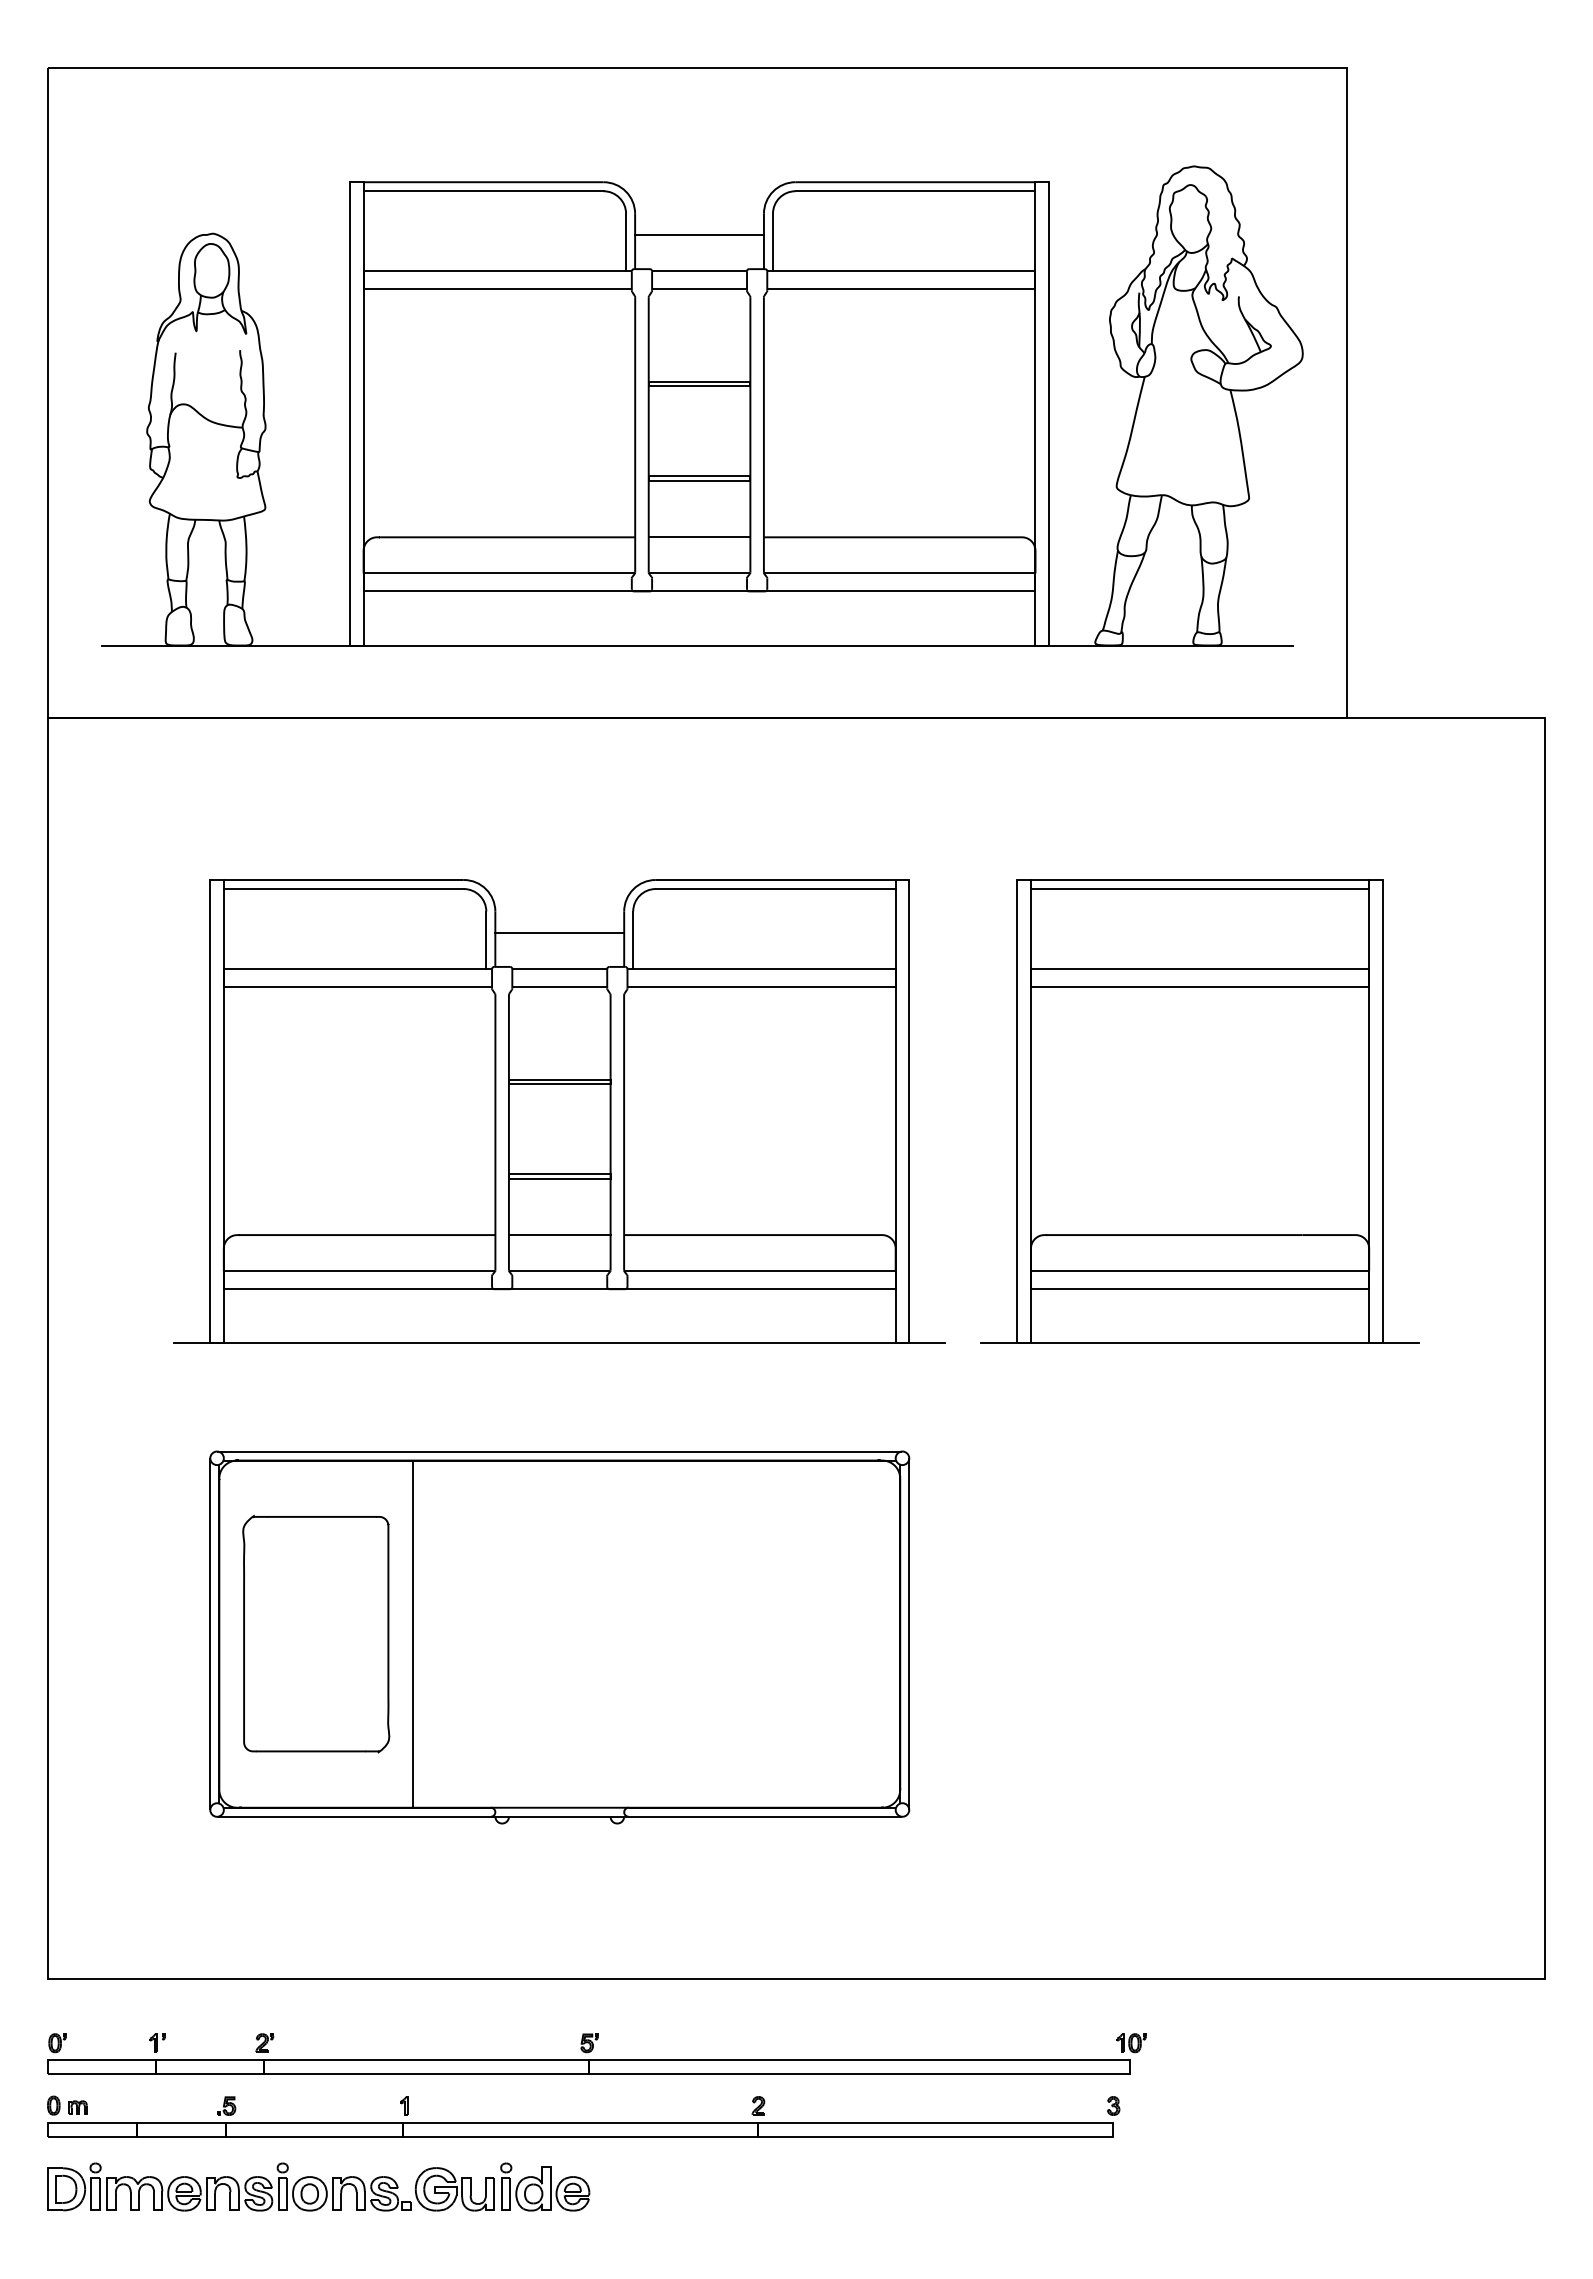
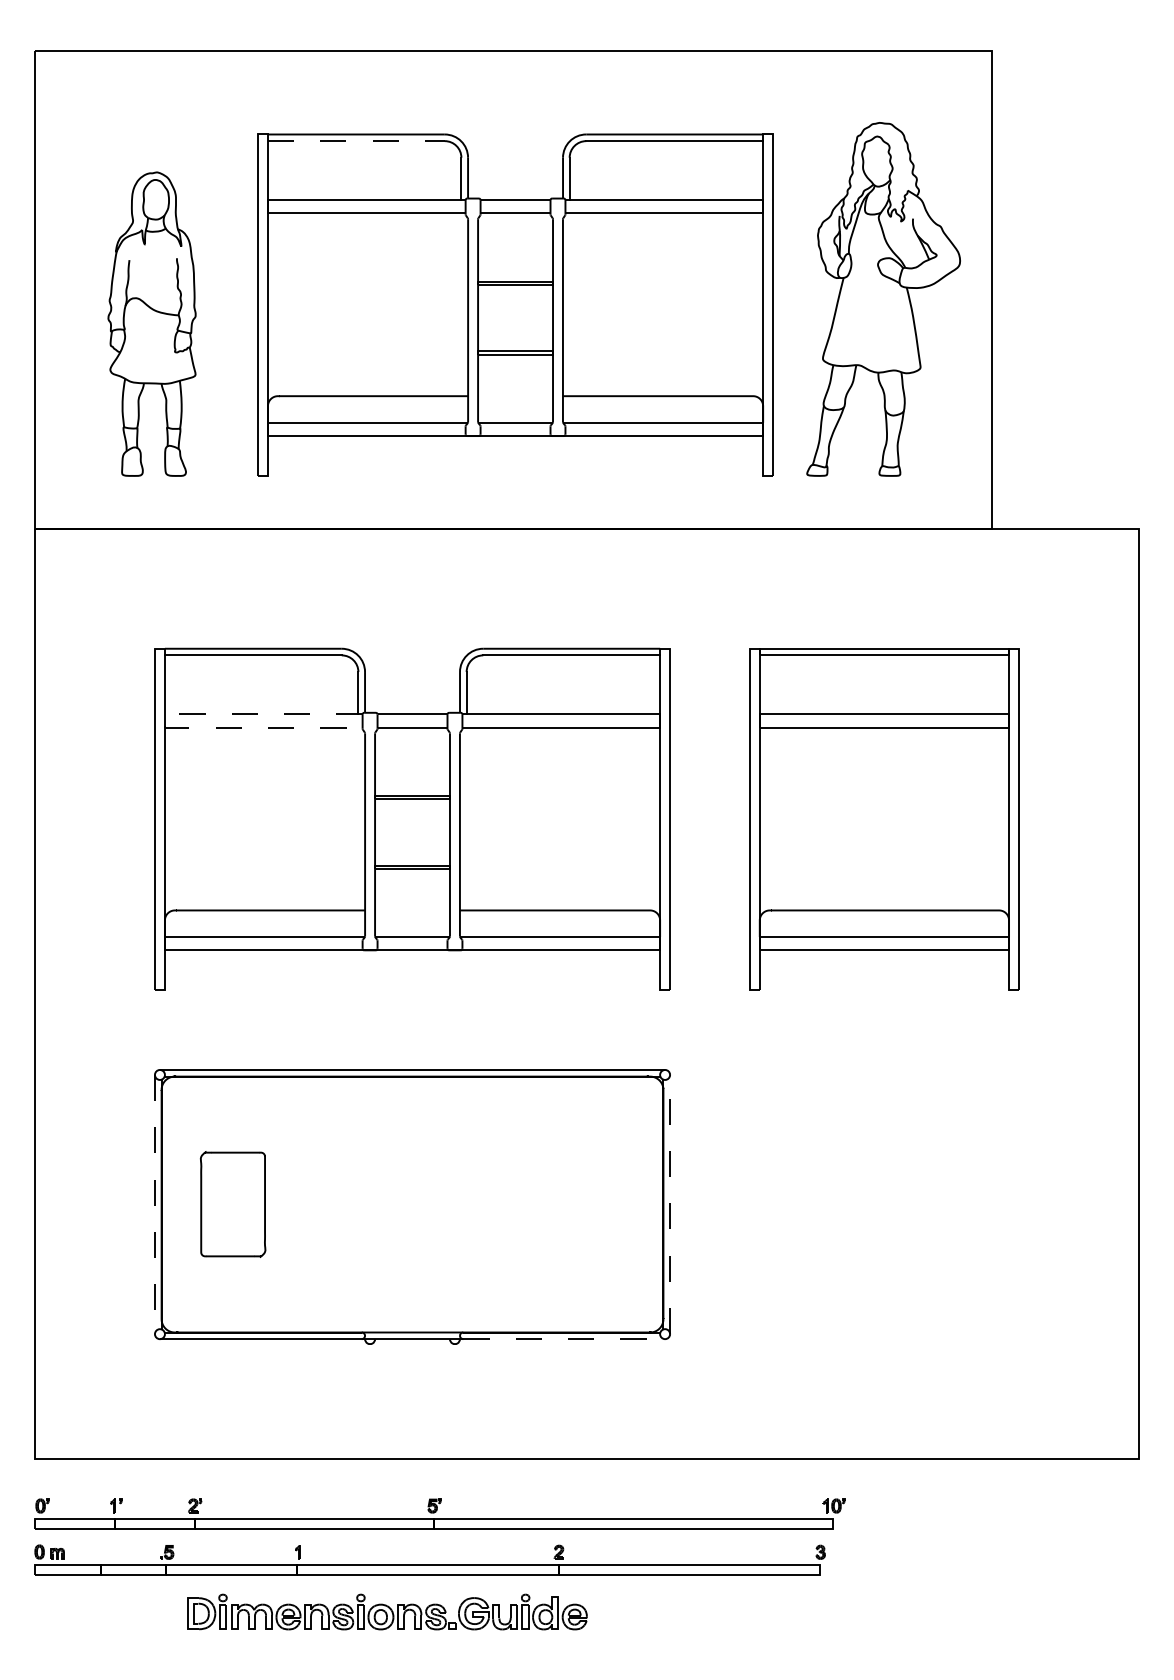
line: (483, 191) -> (356, 141), solid -> dashed
line: (699, 235) -> (515, 173), removed
line: (699, 537) -> (515, 396), removed
line: (697, 645) -> (514, 475), removed
line: (559, 932) -> (412, 687), removed
line: (223, 978) -> (164, 721), solid -> dashed
line: (559, 1235) -> (412, 910), removed
line: (559, 1343) -> (412, 990), removed
line: (1199, 1343) -> (884, 990), removed
part: (316, 1633) -> (233, 1204), size x0.6
line: (413, 1633) -> (304, 1204), removed
line: (210, 1634) -> (155, 1204), solid -> dashed
line: (909, 1634) -> (670, 1204), solid -> dashed
line: (765, 1816) -> (564, 1338), solid -> dashed
part: (318, 2186) -> (387, 1611), moved

